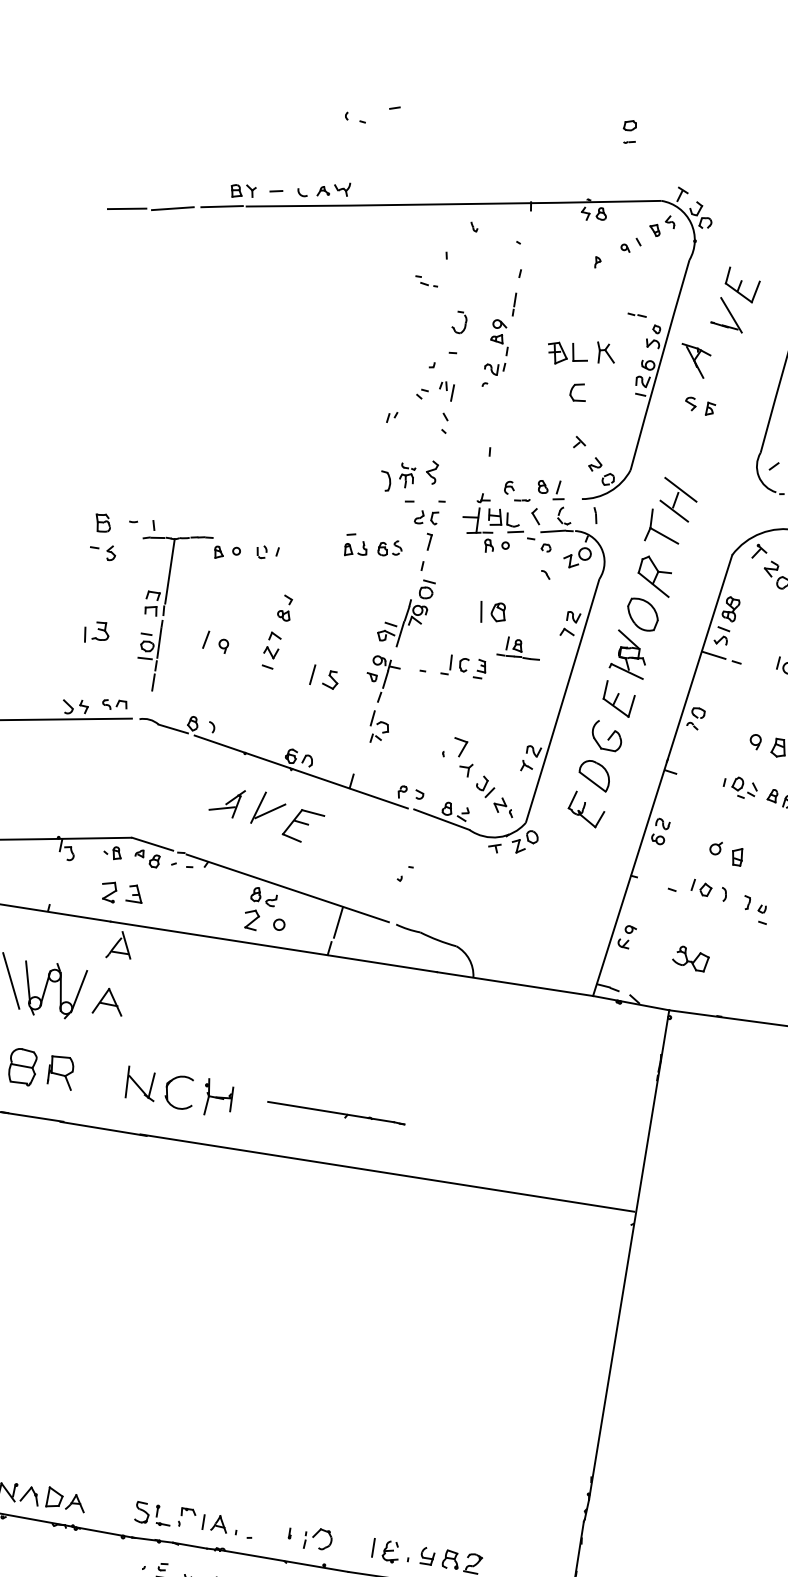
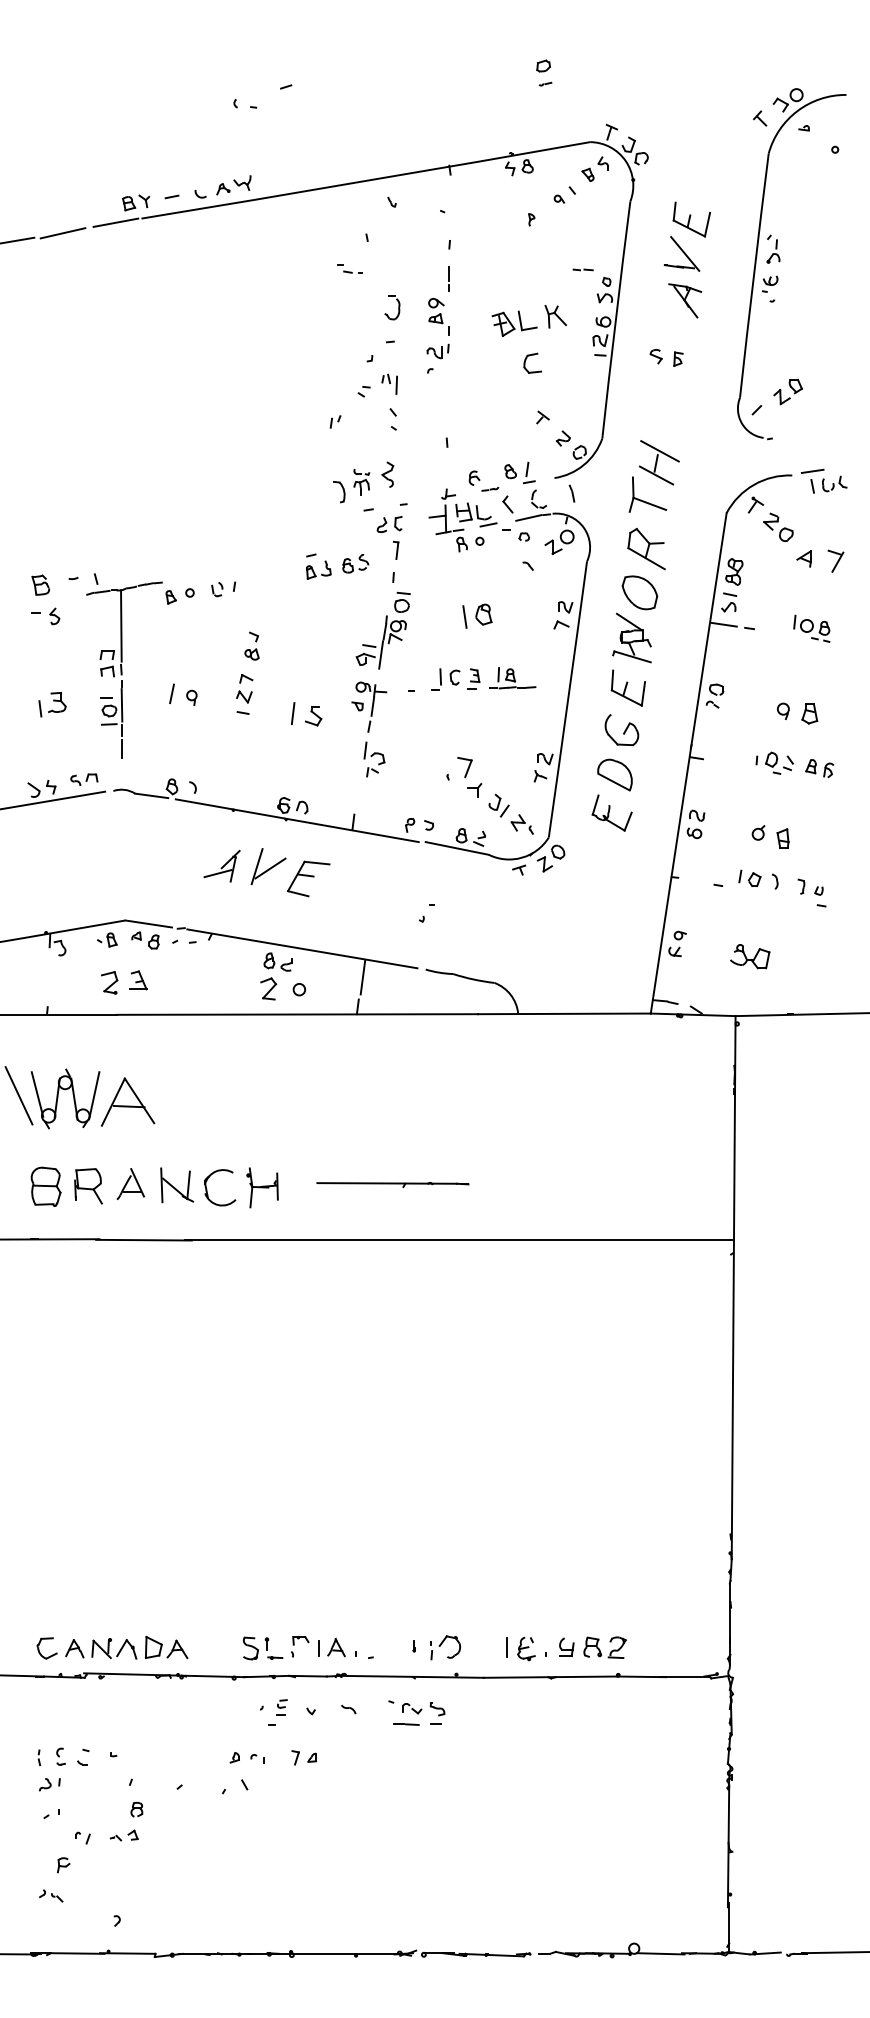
part: (695, 360) -> (685, 300), moved
part: (519, 648) -> (512, 678), moved
part: (119, 944) -> (130, 1183), moved
part: (109, 1001) -> (128, 1101), size x1.67

